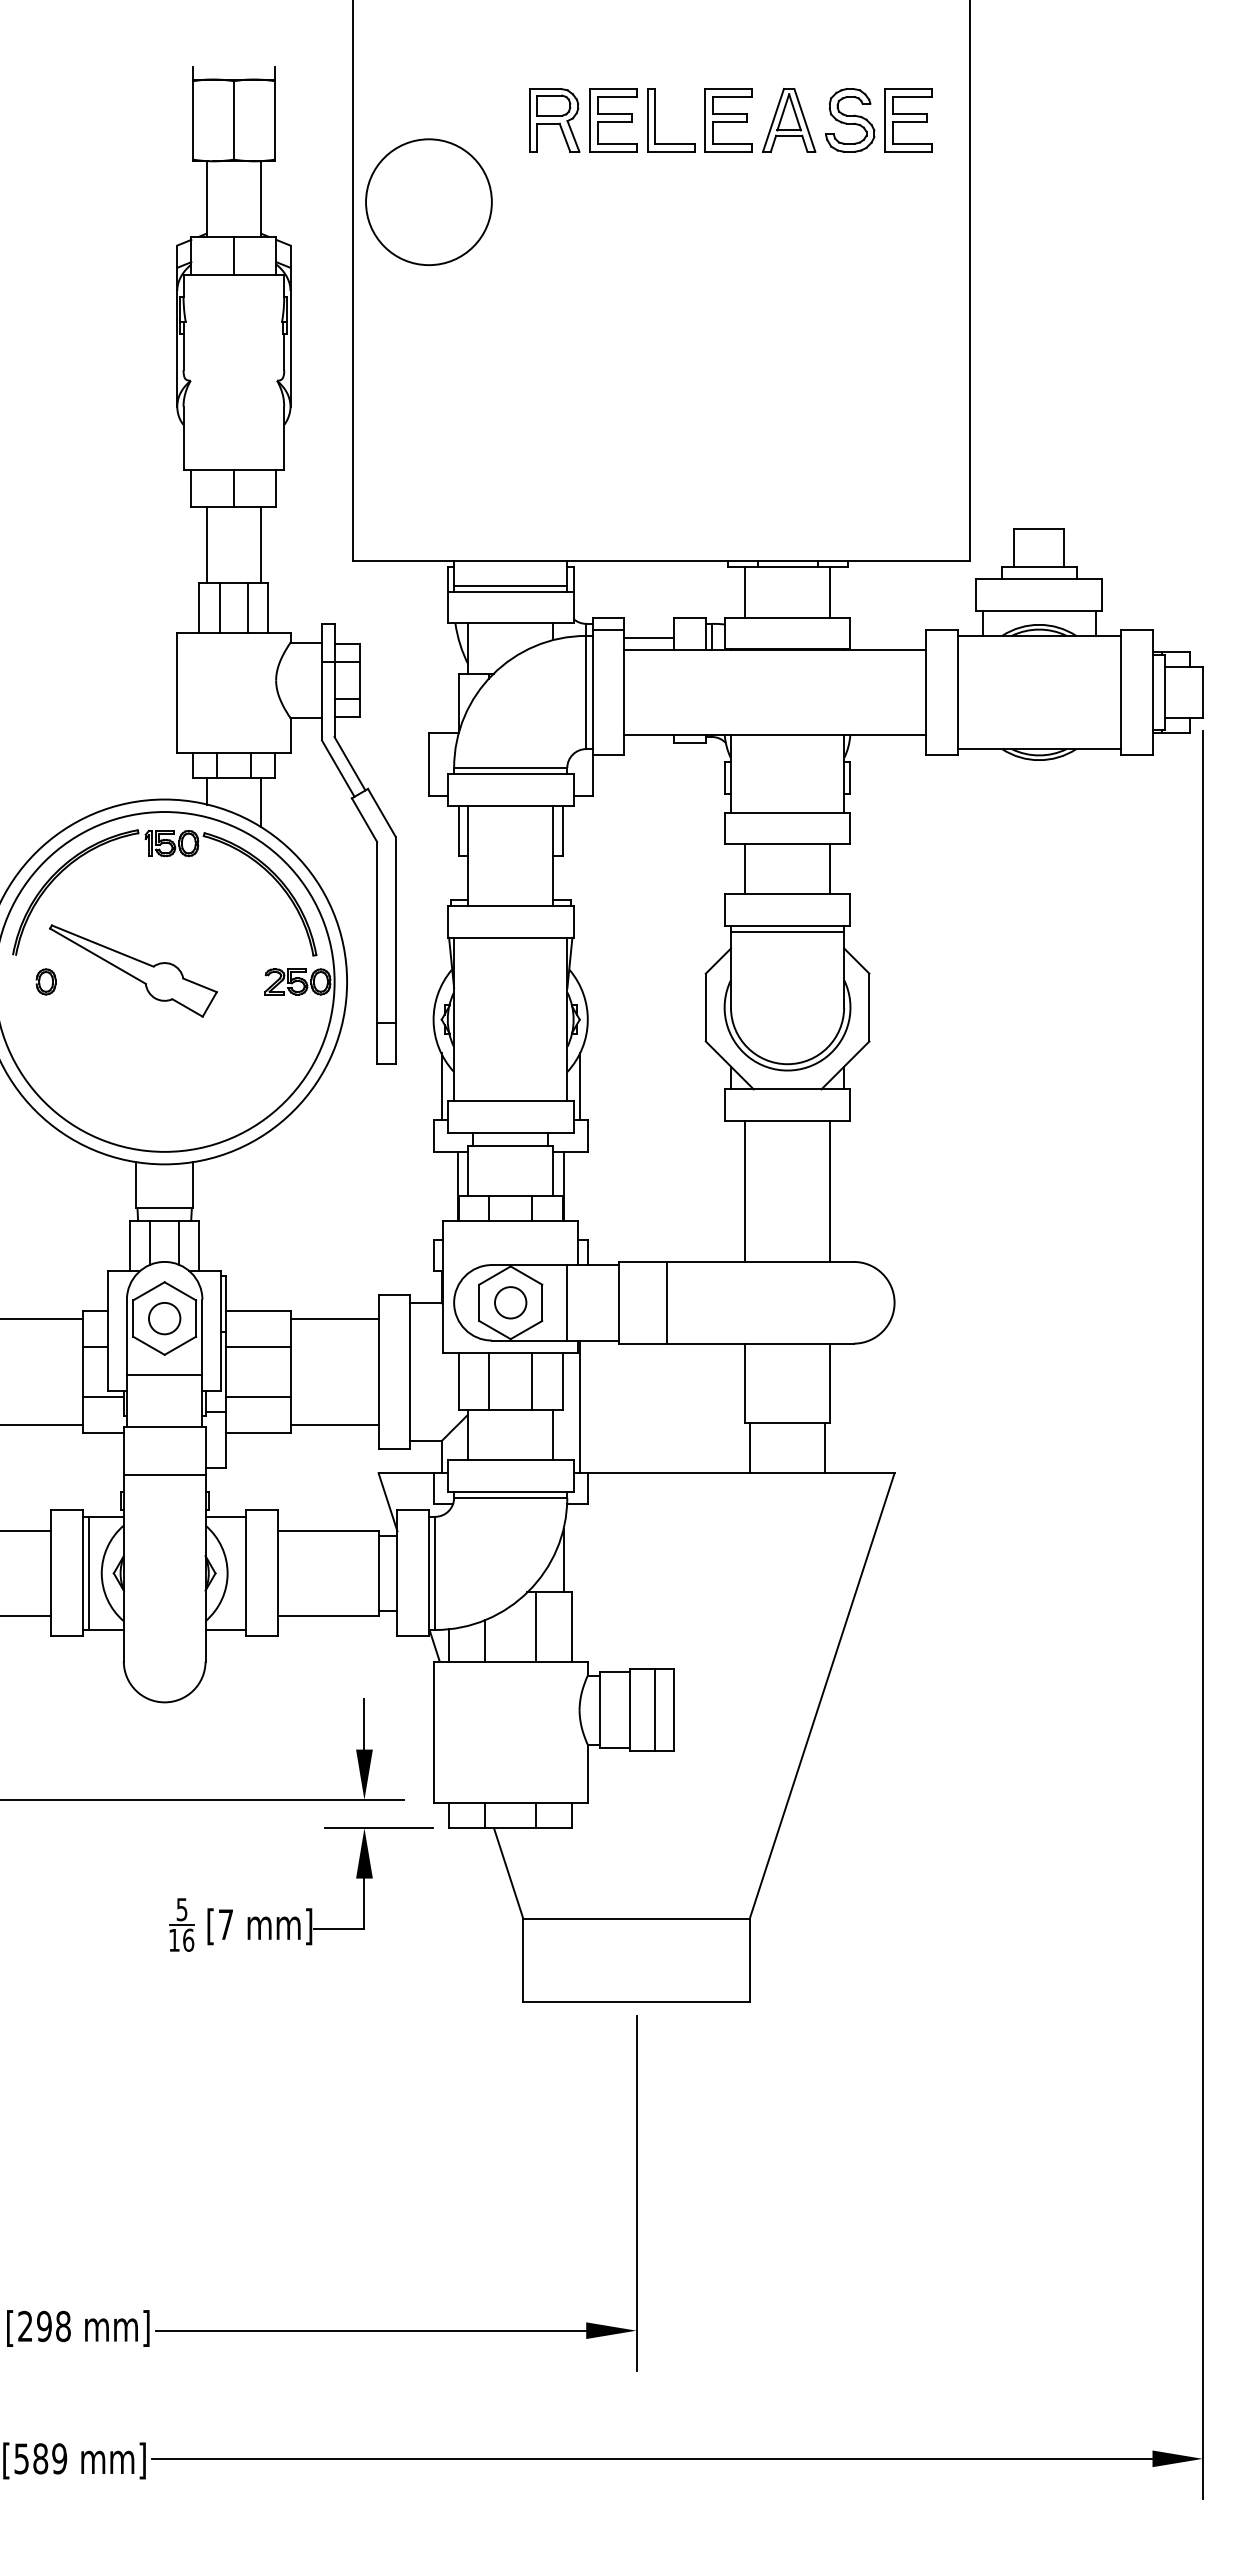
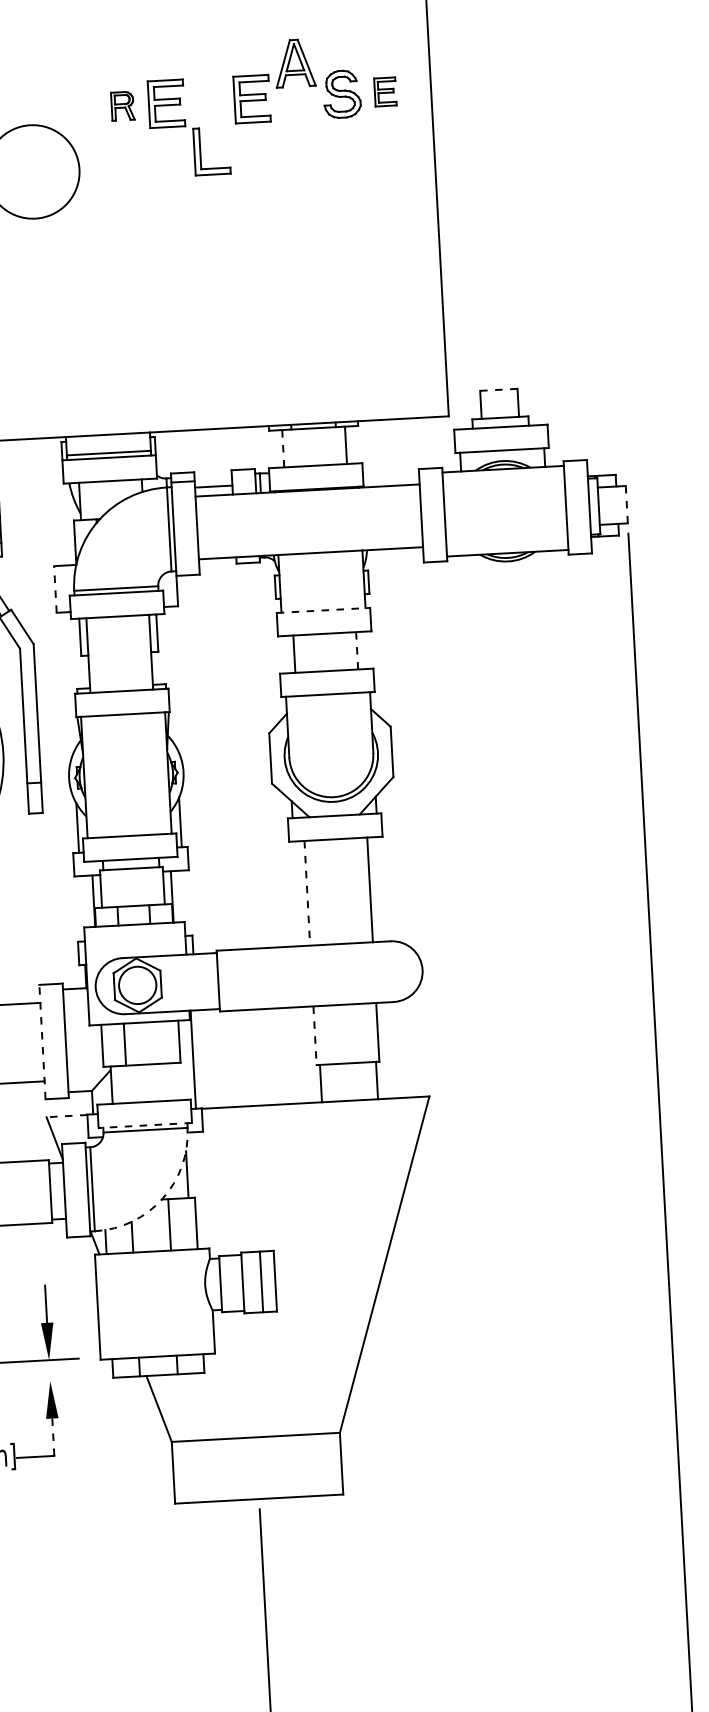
part: (554, 120) -> (122, 106), size x0.6
part: (655, 120) -> (200, 151), moved
part: (789, 120) -> (295, 63), moved
part: (908, 120) -> (385, 92), size x0.6
line: (1039, 528) -> (499, 389), solid -> dashed
line: (745, 591) -> (283, 448), solid -> dashed
line: (1202, 693) -> (626, 505), solid -> dashed
line: (428, 764) -> (55, 589), solid -> dashed
line: (787, 812) -> (323, 610), solid -> dashed
line: (829, 869) -> (356, 651), solid -> dashed
line: (787, 932) -> (328, 699), removed
line: (745, 1191) -> (307, 893), solid -> dashed
circle: (510, 1302) -> (137, 985), size x1.6
line: (567, 1302) -> (179, 982), removed
line: (667, 1302) -> (254, 978), removed
line: (378, 1371) -> (42, 1041), solid -> dashed
line: (532, 1381) -> (157, 1042), removed
line: (745, 1383) -> (315, 1035), solid -> dashed
line: (552, 1434) -> (174, 1081), removed
line: (406, 1473) -> (67, 1116), solid -> dashed
line: (510, 1491) -> (145, 1125), solid -> dashed
arc: (528, 1591) -> (162, 1198), solid -> dashed
line: (378, 1828) -> (60, 1380), removed
line: (364, 1904) -> (53, 1437), solid -> dashed

